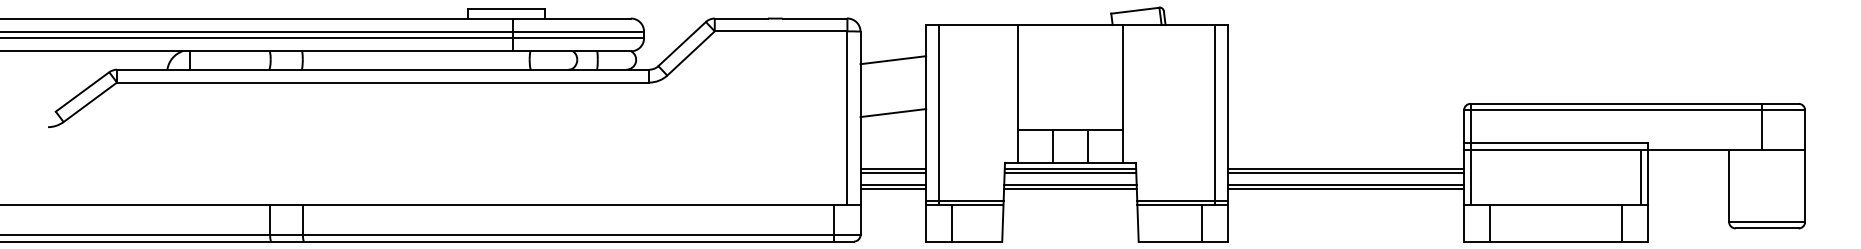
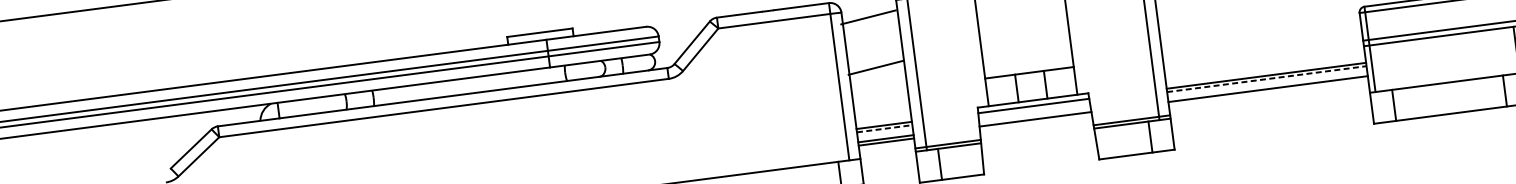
line: (893, 60) -> (868, 17), moved
line: (893, 113) -> (876, 68), moved
line: (893, 173) -> (884, 128), solid -> dashed
line: (1070, 173) -> (1034, 109), removed
line: (1346, 173) -> (1267, 79), solid -> dashed
line: (1070, 189) -> (1036, 122), removed
line: (1345, 189) -> (1268, 92), removed

